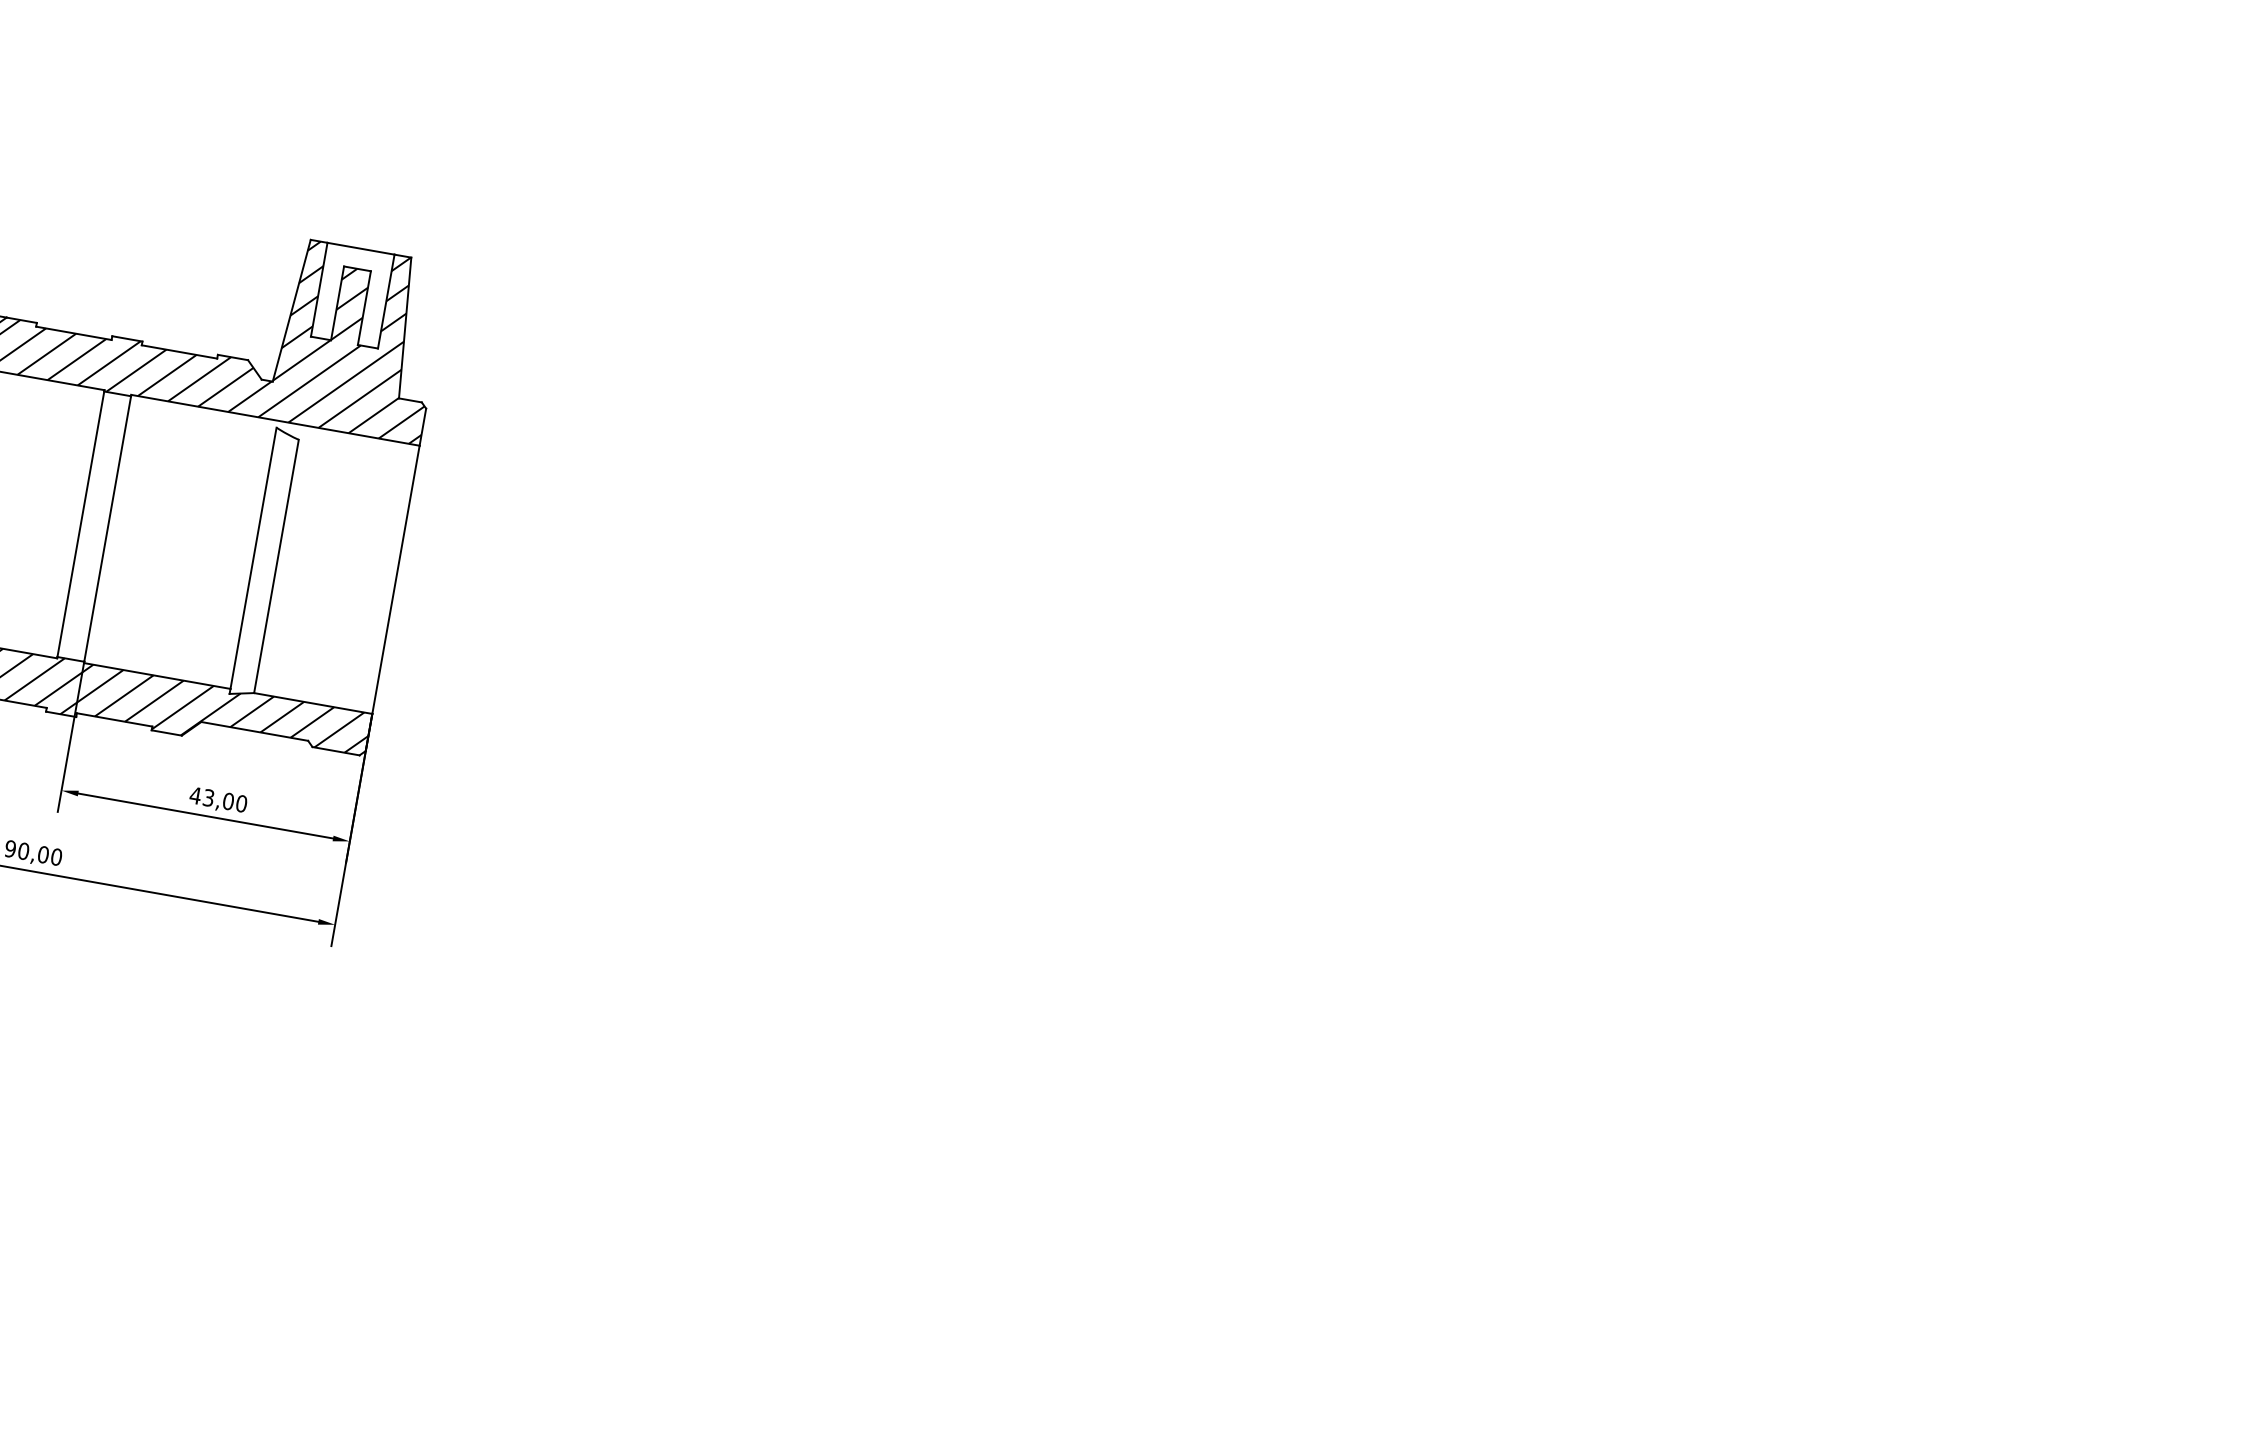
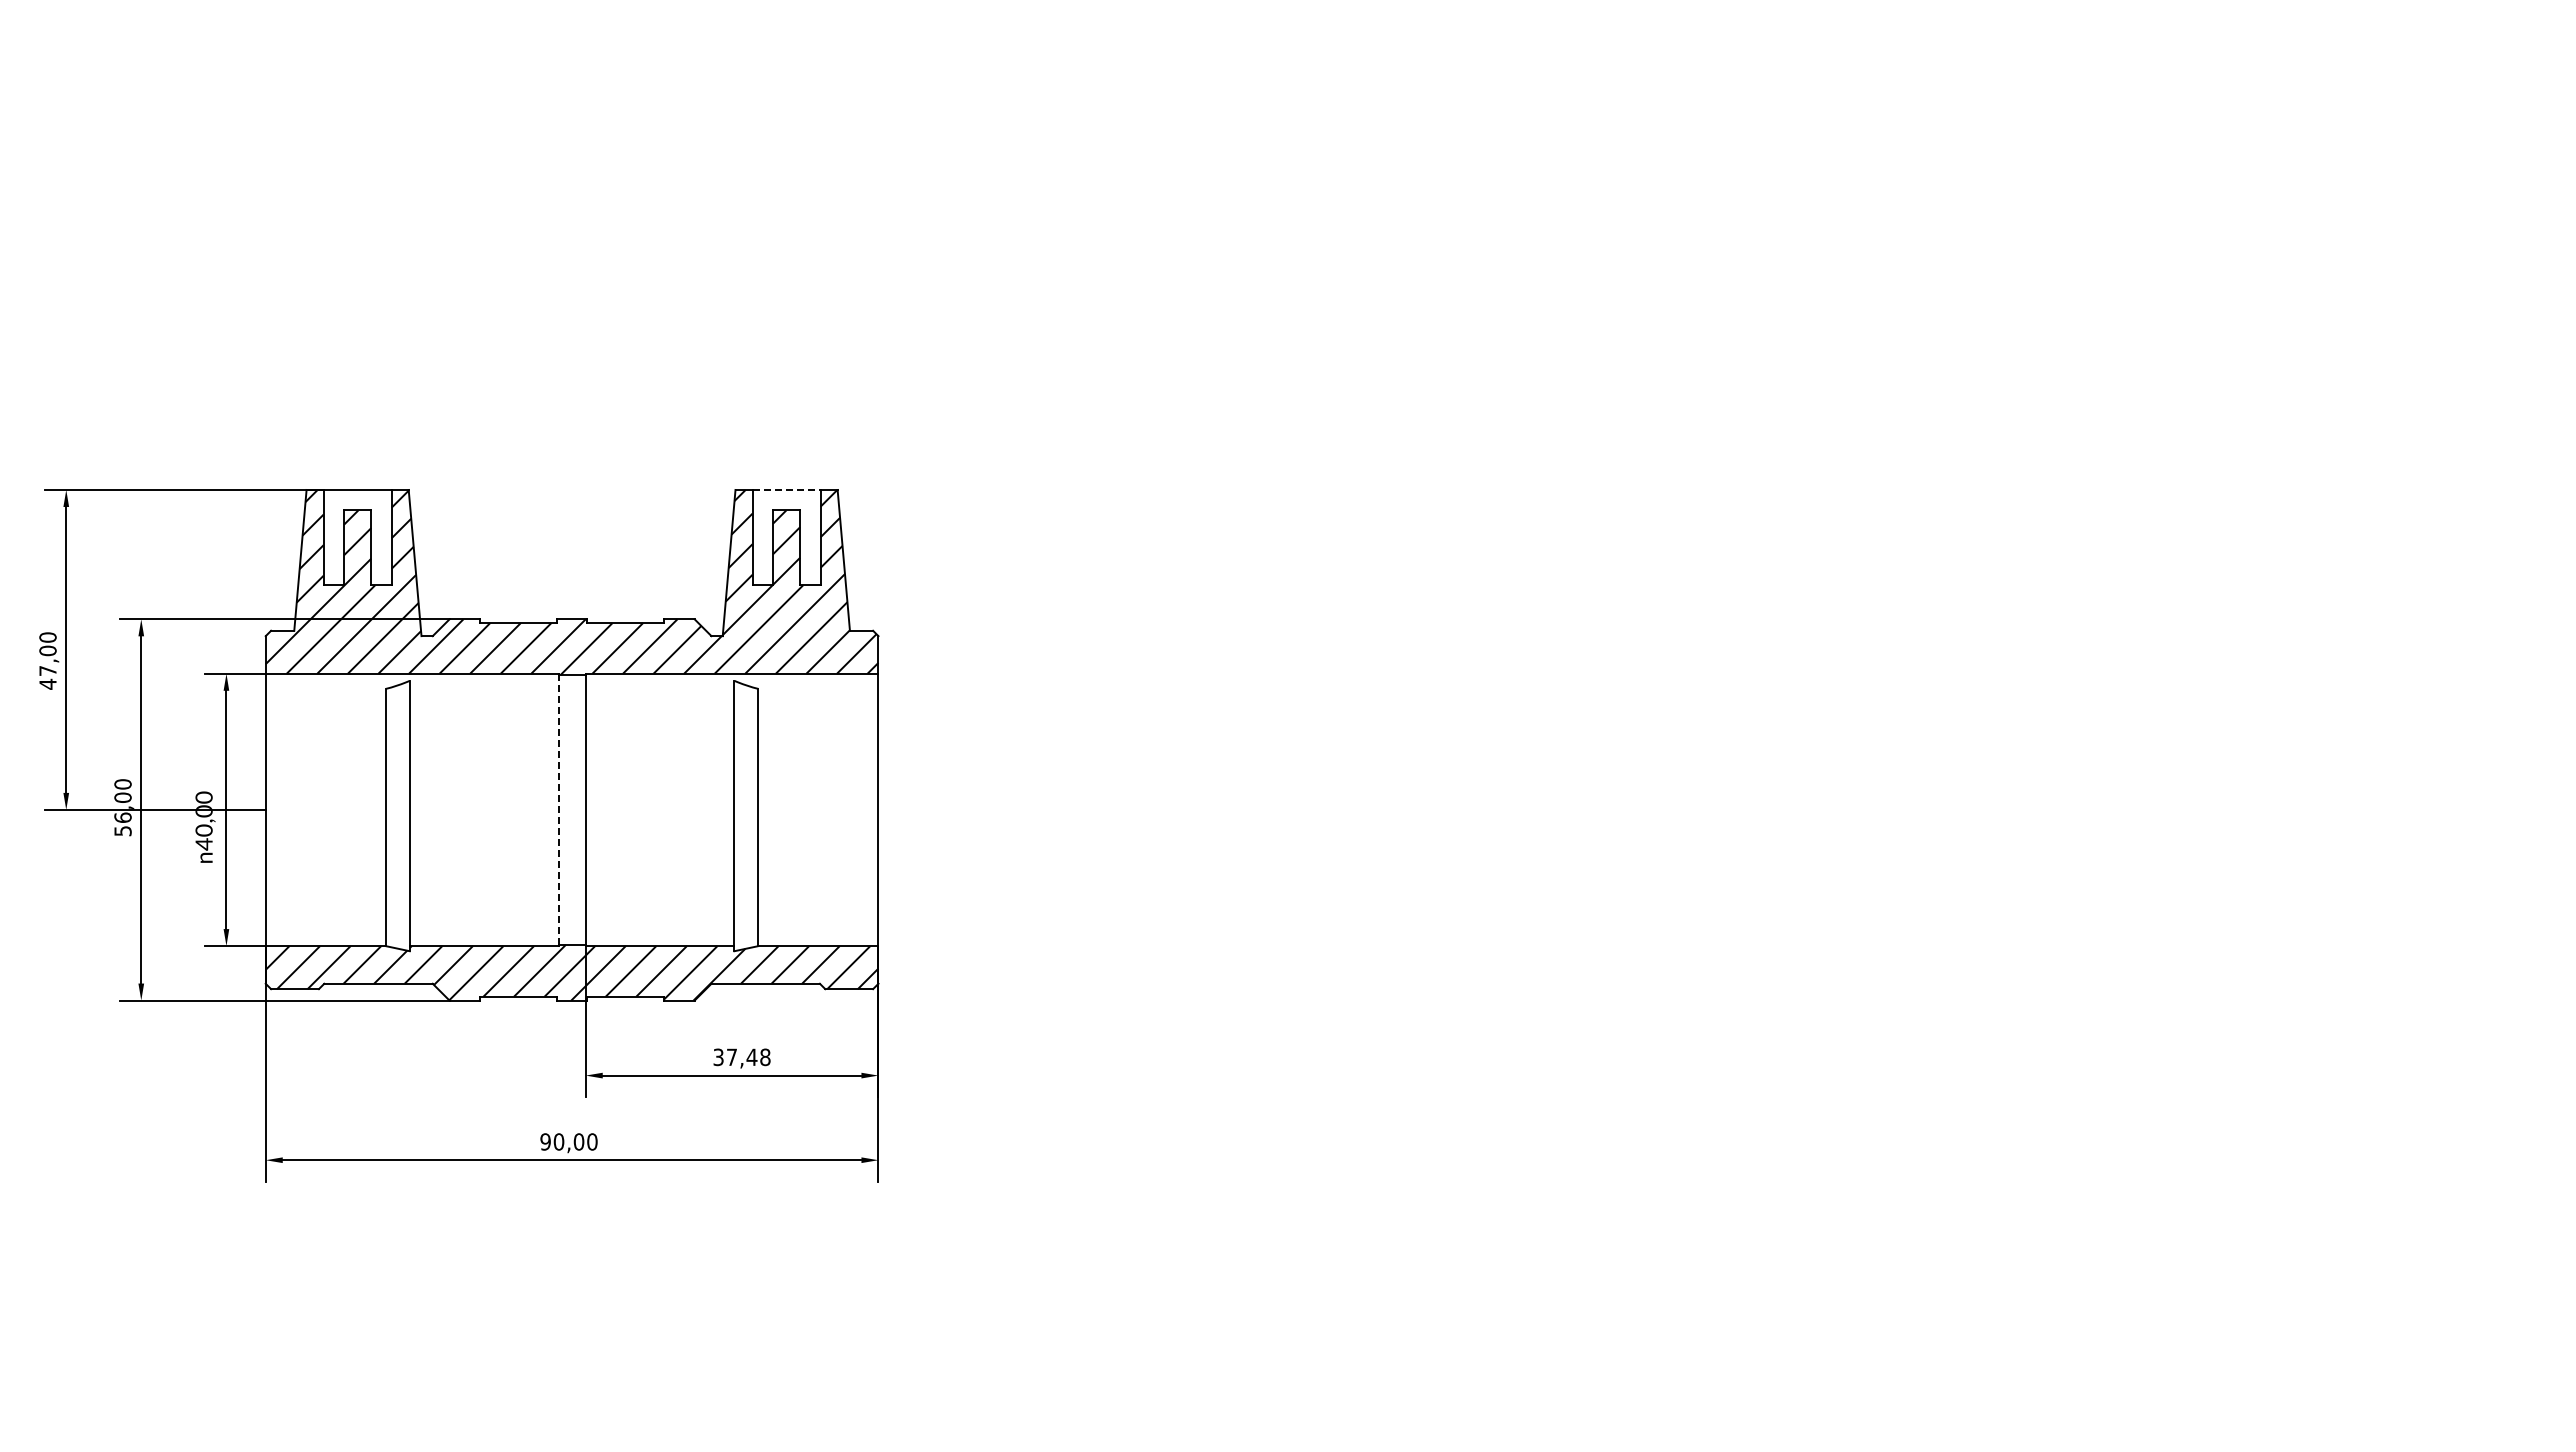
line: (362, 248) -> (787, 489), solid -> dashed
line: (80, 523) -> (558, 809), solid -> dashed
text: (218, 799) -> (741, 1057), 43,00 -> 37,48

